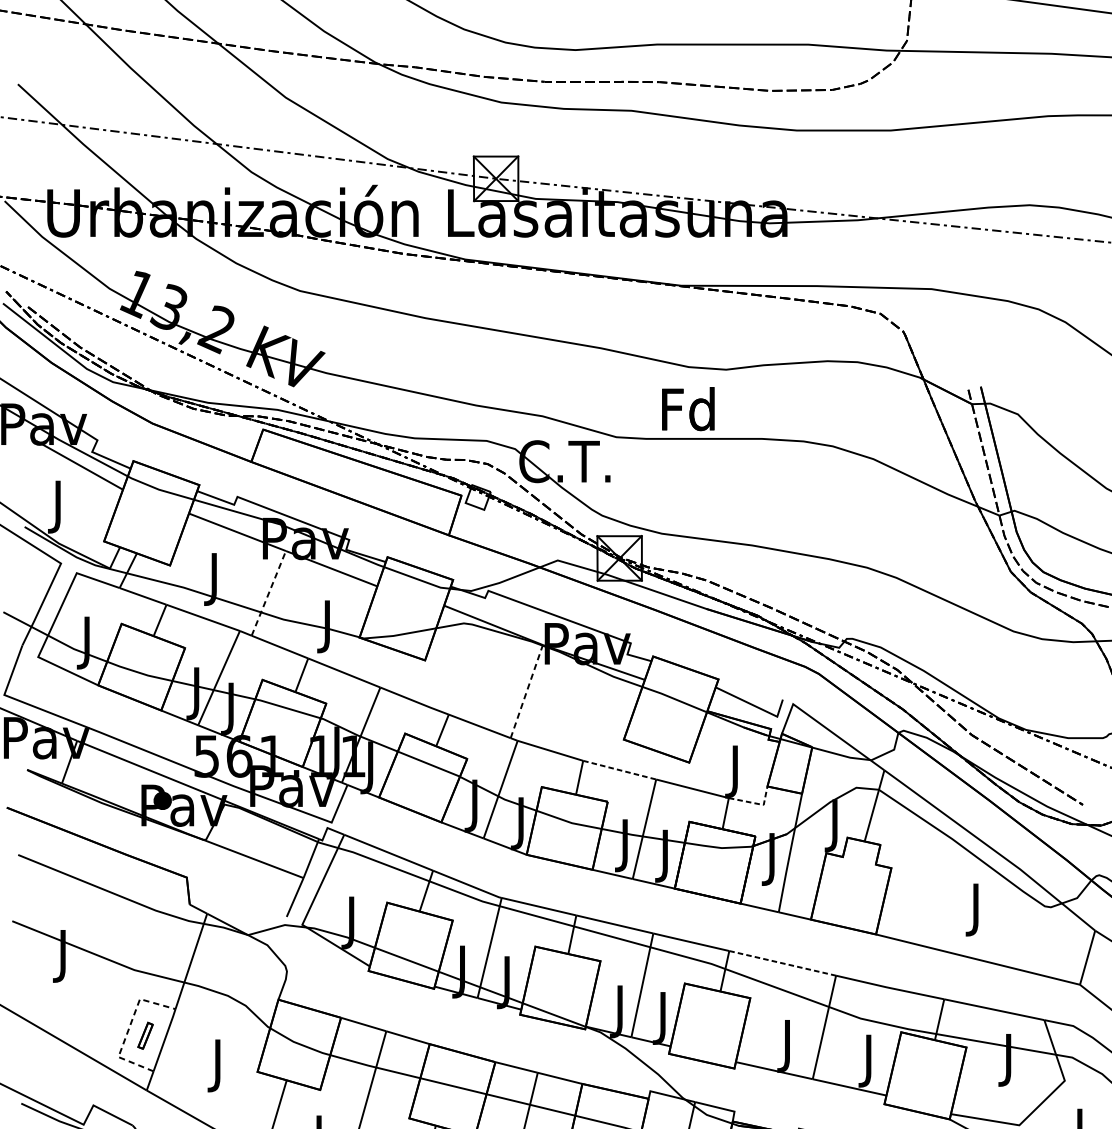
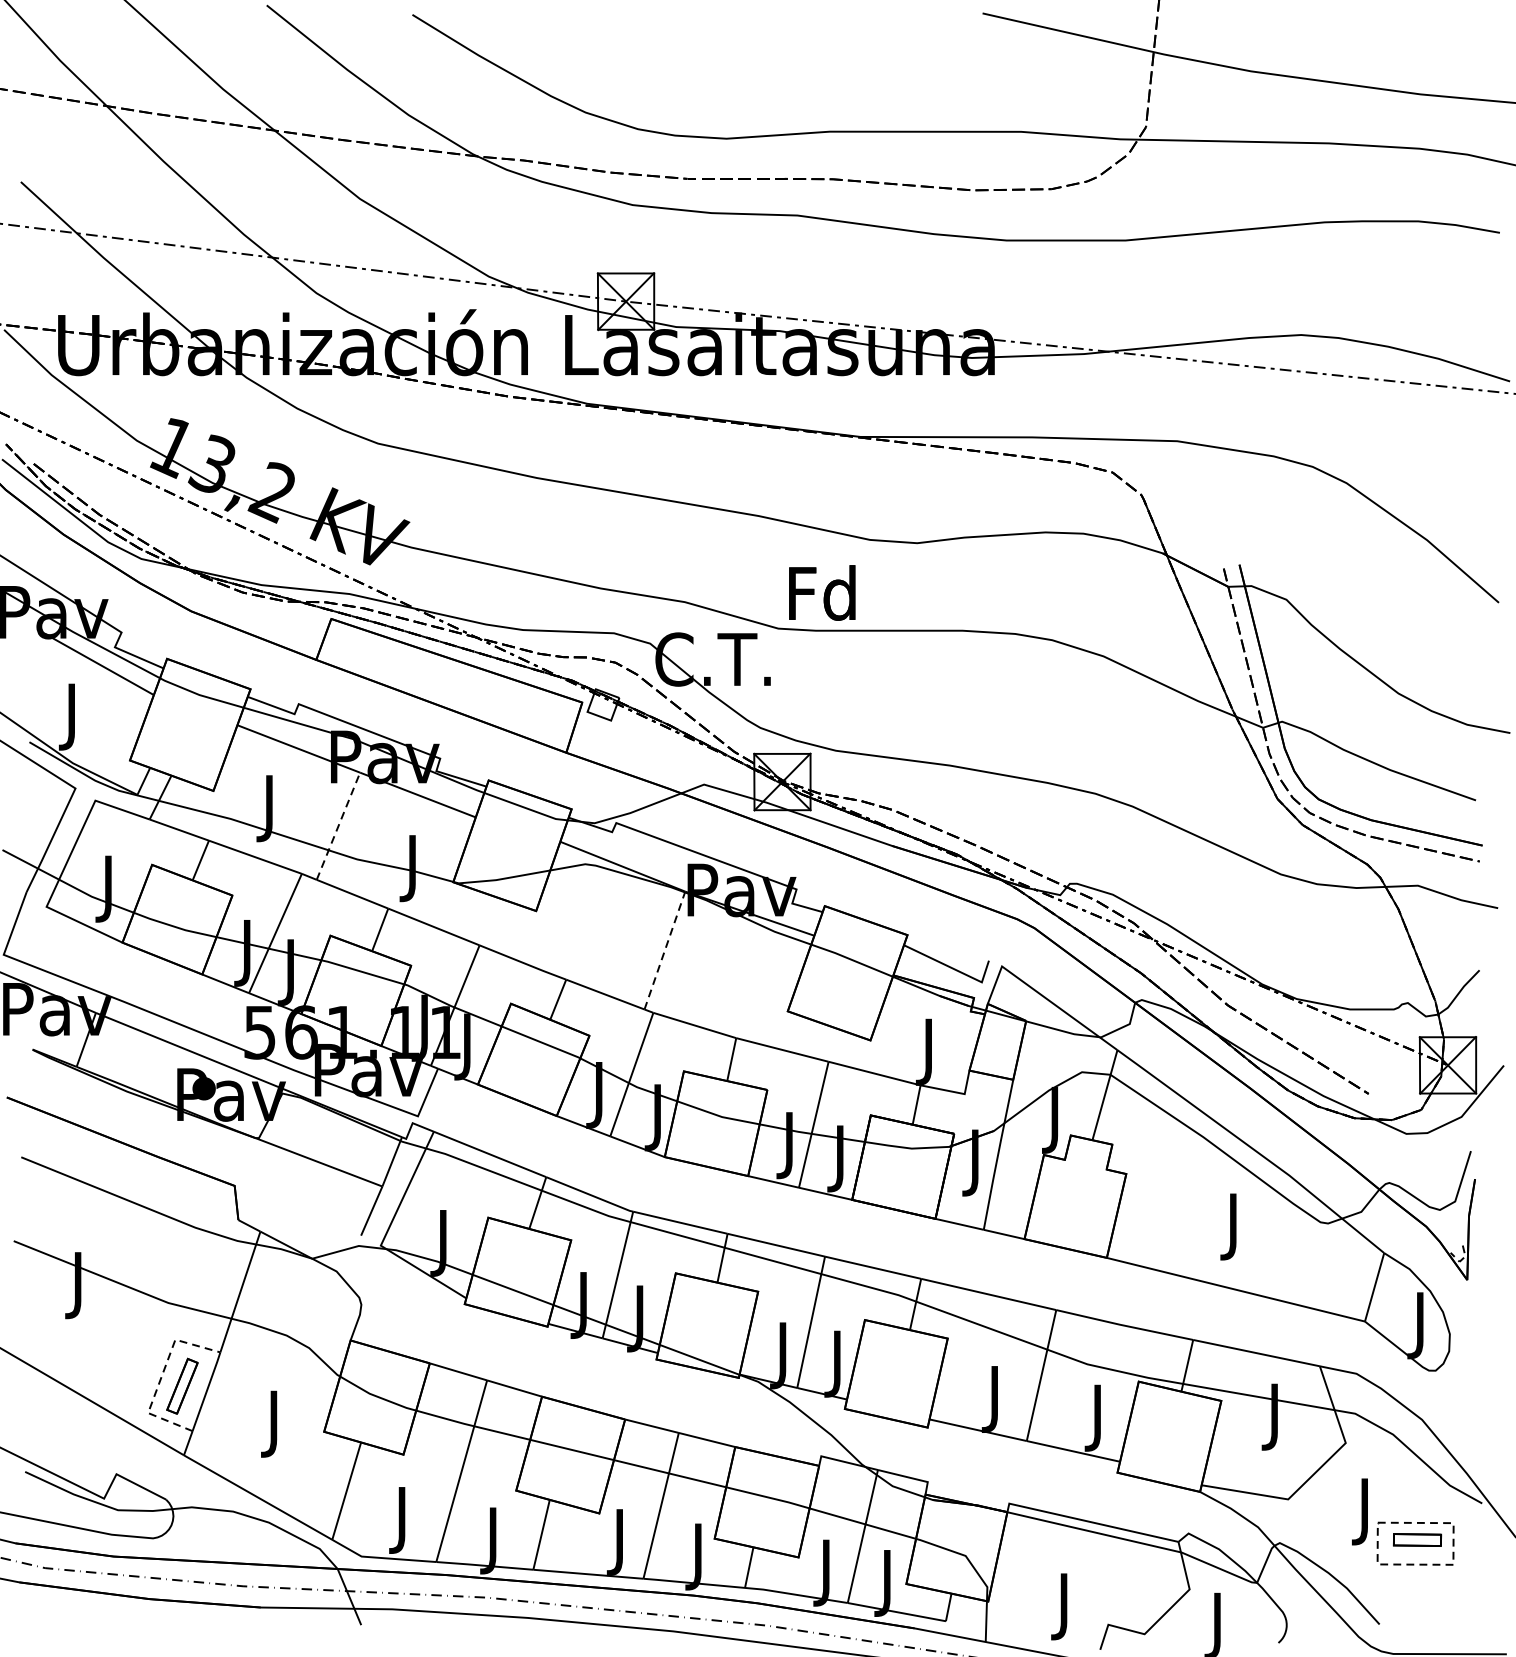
text: (688, 408) -> (822, 592), moved
line: (619, 769) -> (782, 1049), dashed -> solid
line: (755, 803) -> (954, 1092), dashed -> solid
line: (783, 963) -> (989, 1294), dashed -> solid
part: (145, 1035) -> (182, 1385), size x1.67

